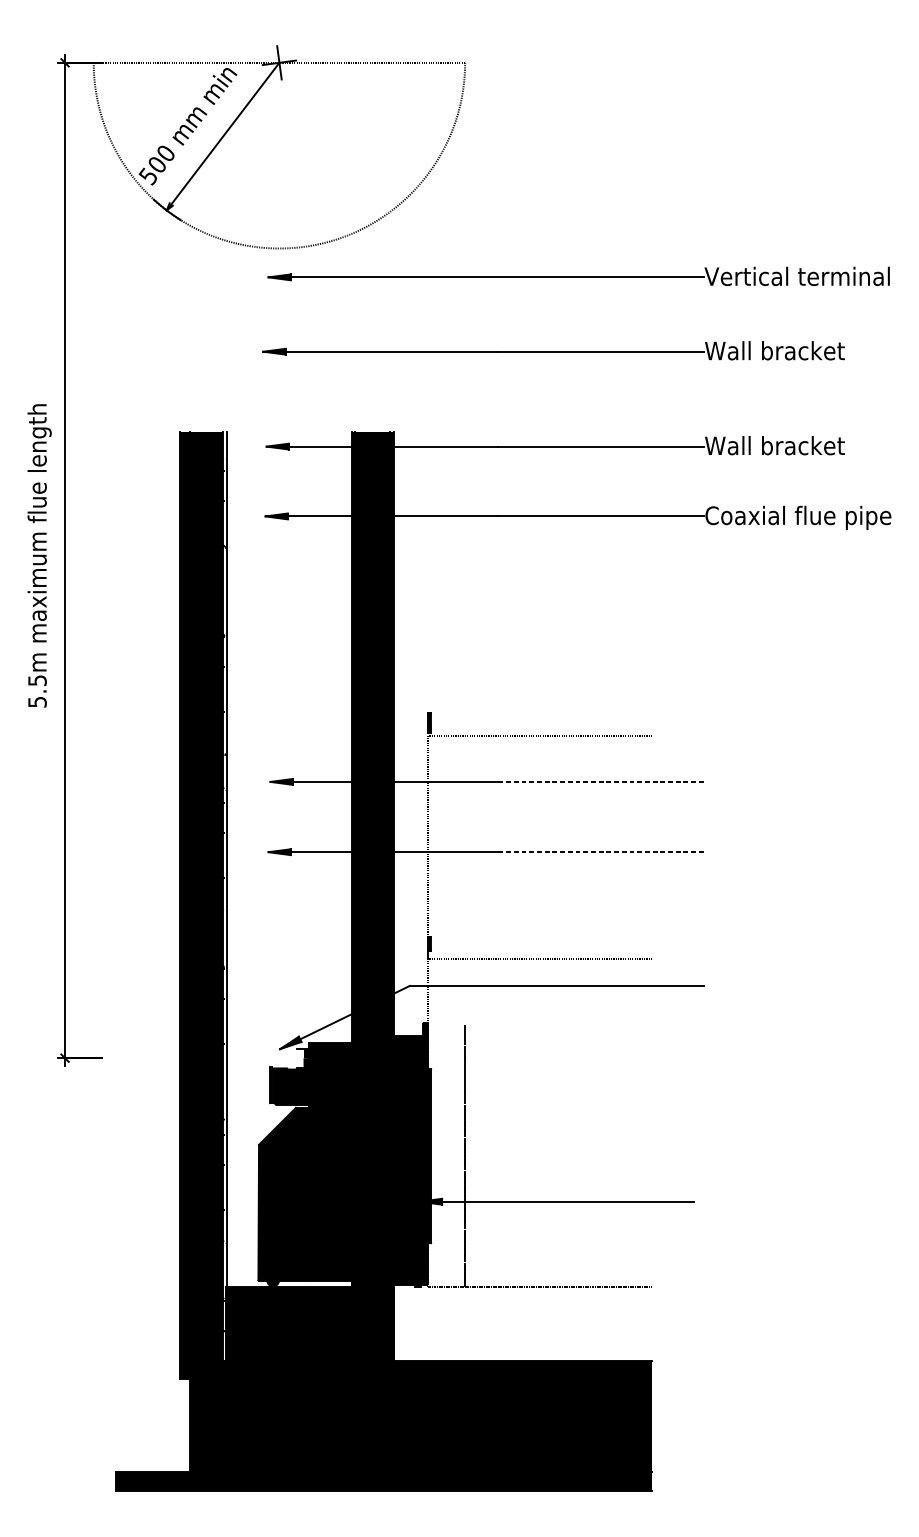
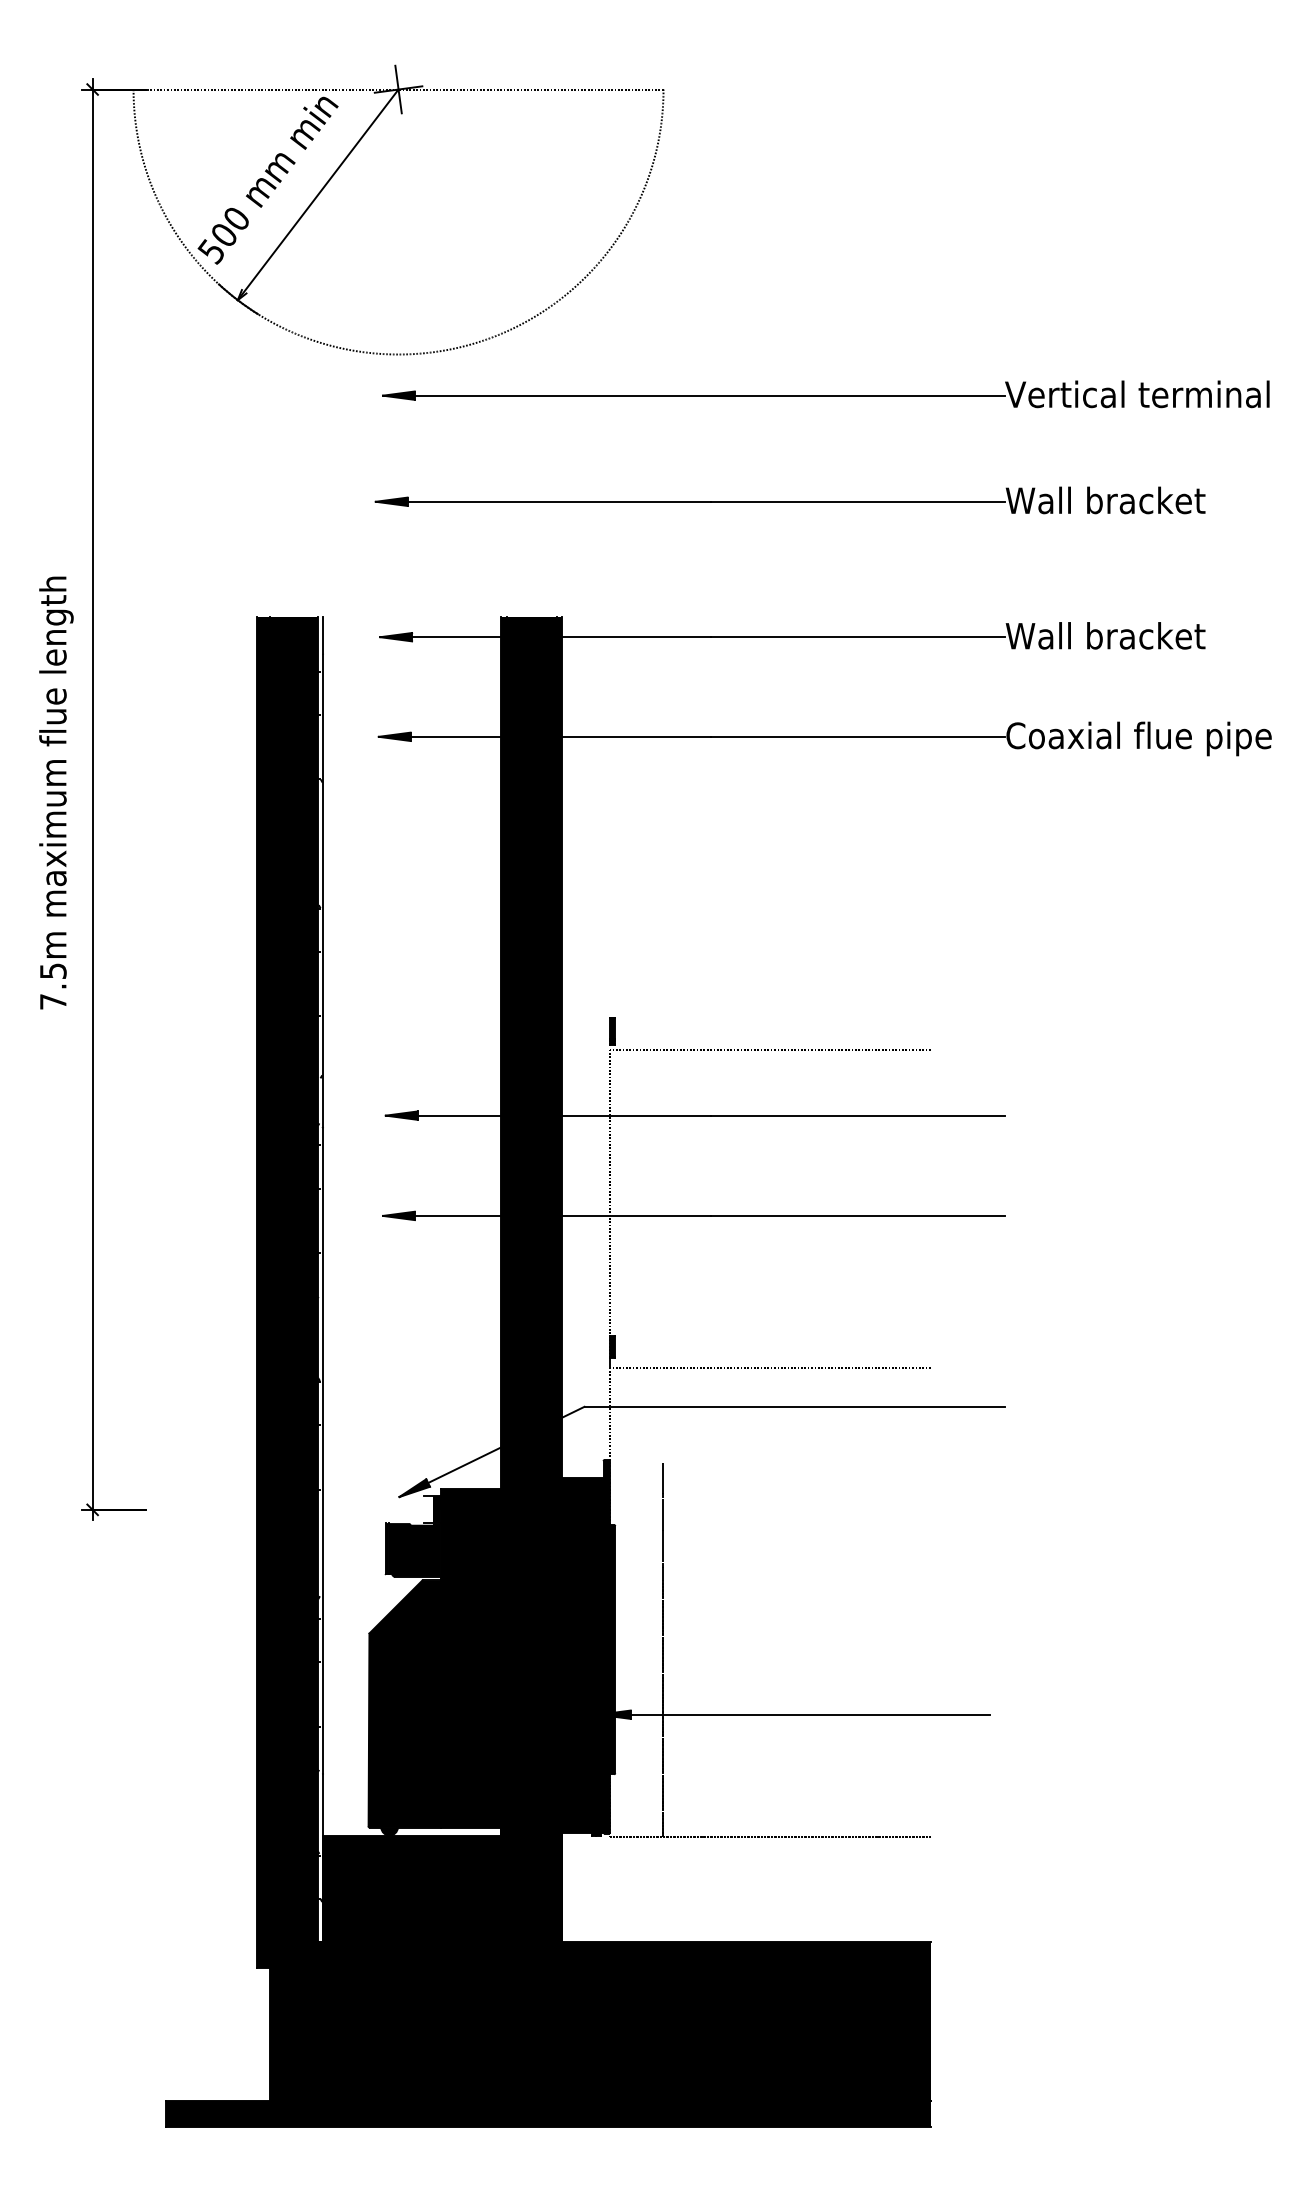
text: (37, 701) -> (53, 1001), 5.5m -> 7.5m
line: (601, 781) -> (857, 1115), dashed -> solid
line: (601, 851) -> (857, 1215), dashed -> solid

